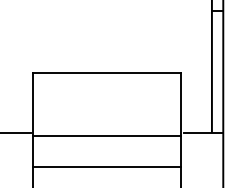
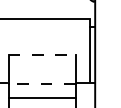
line: (107, 73) -> (42, 55), solid -> dashed
line: (107, 135) -> (42, 83), solid -> dashed

